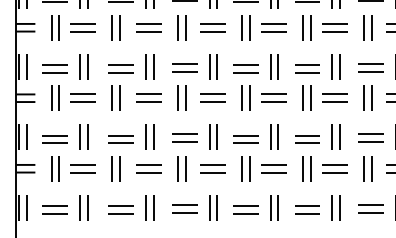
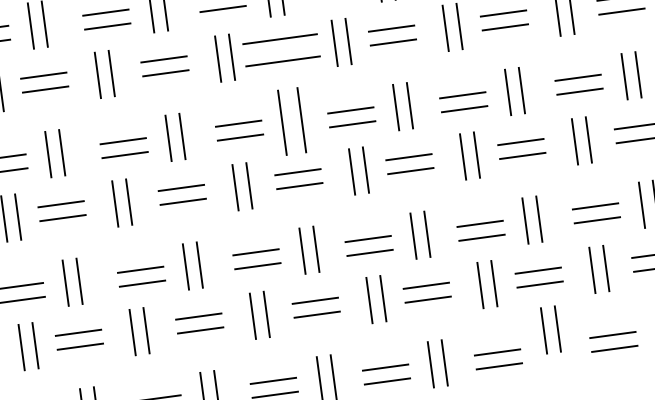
part: (212, 27) -> (280, 50), size x1.6
part: (213, 66) -> (291, 121), size x1.4
part: (335, 207) -> (550, 329), moved

